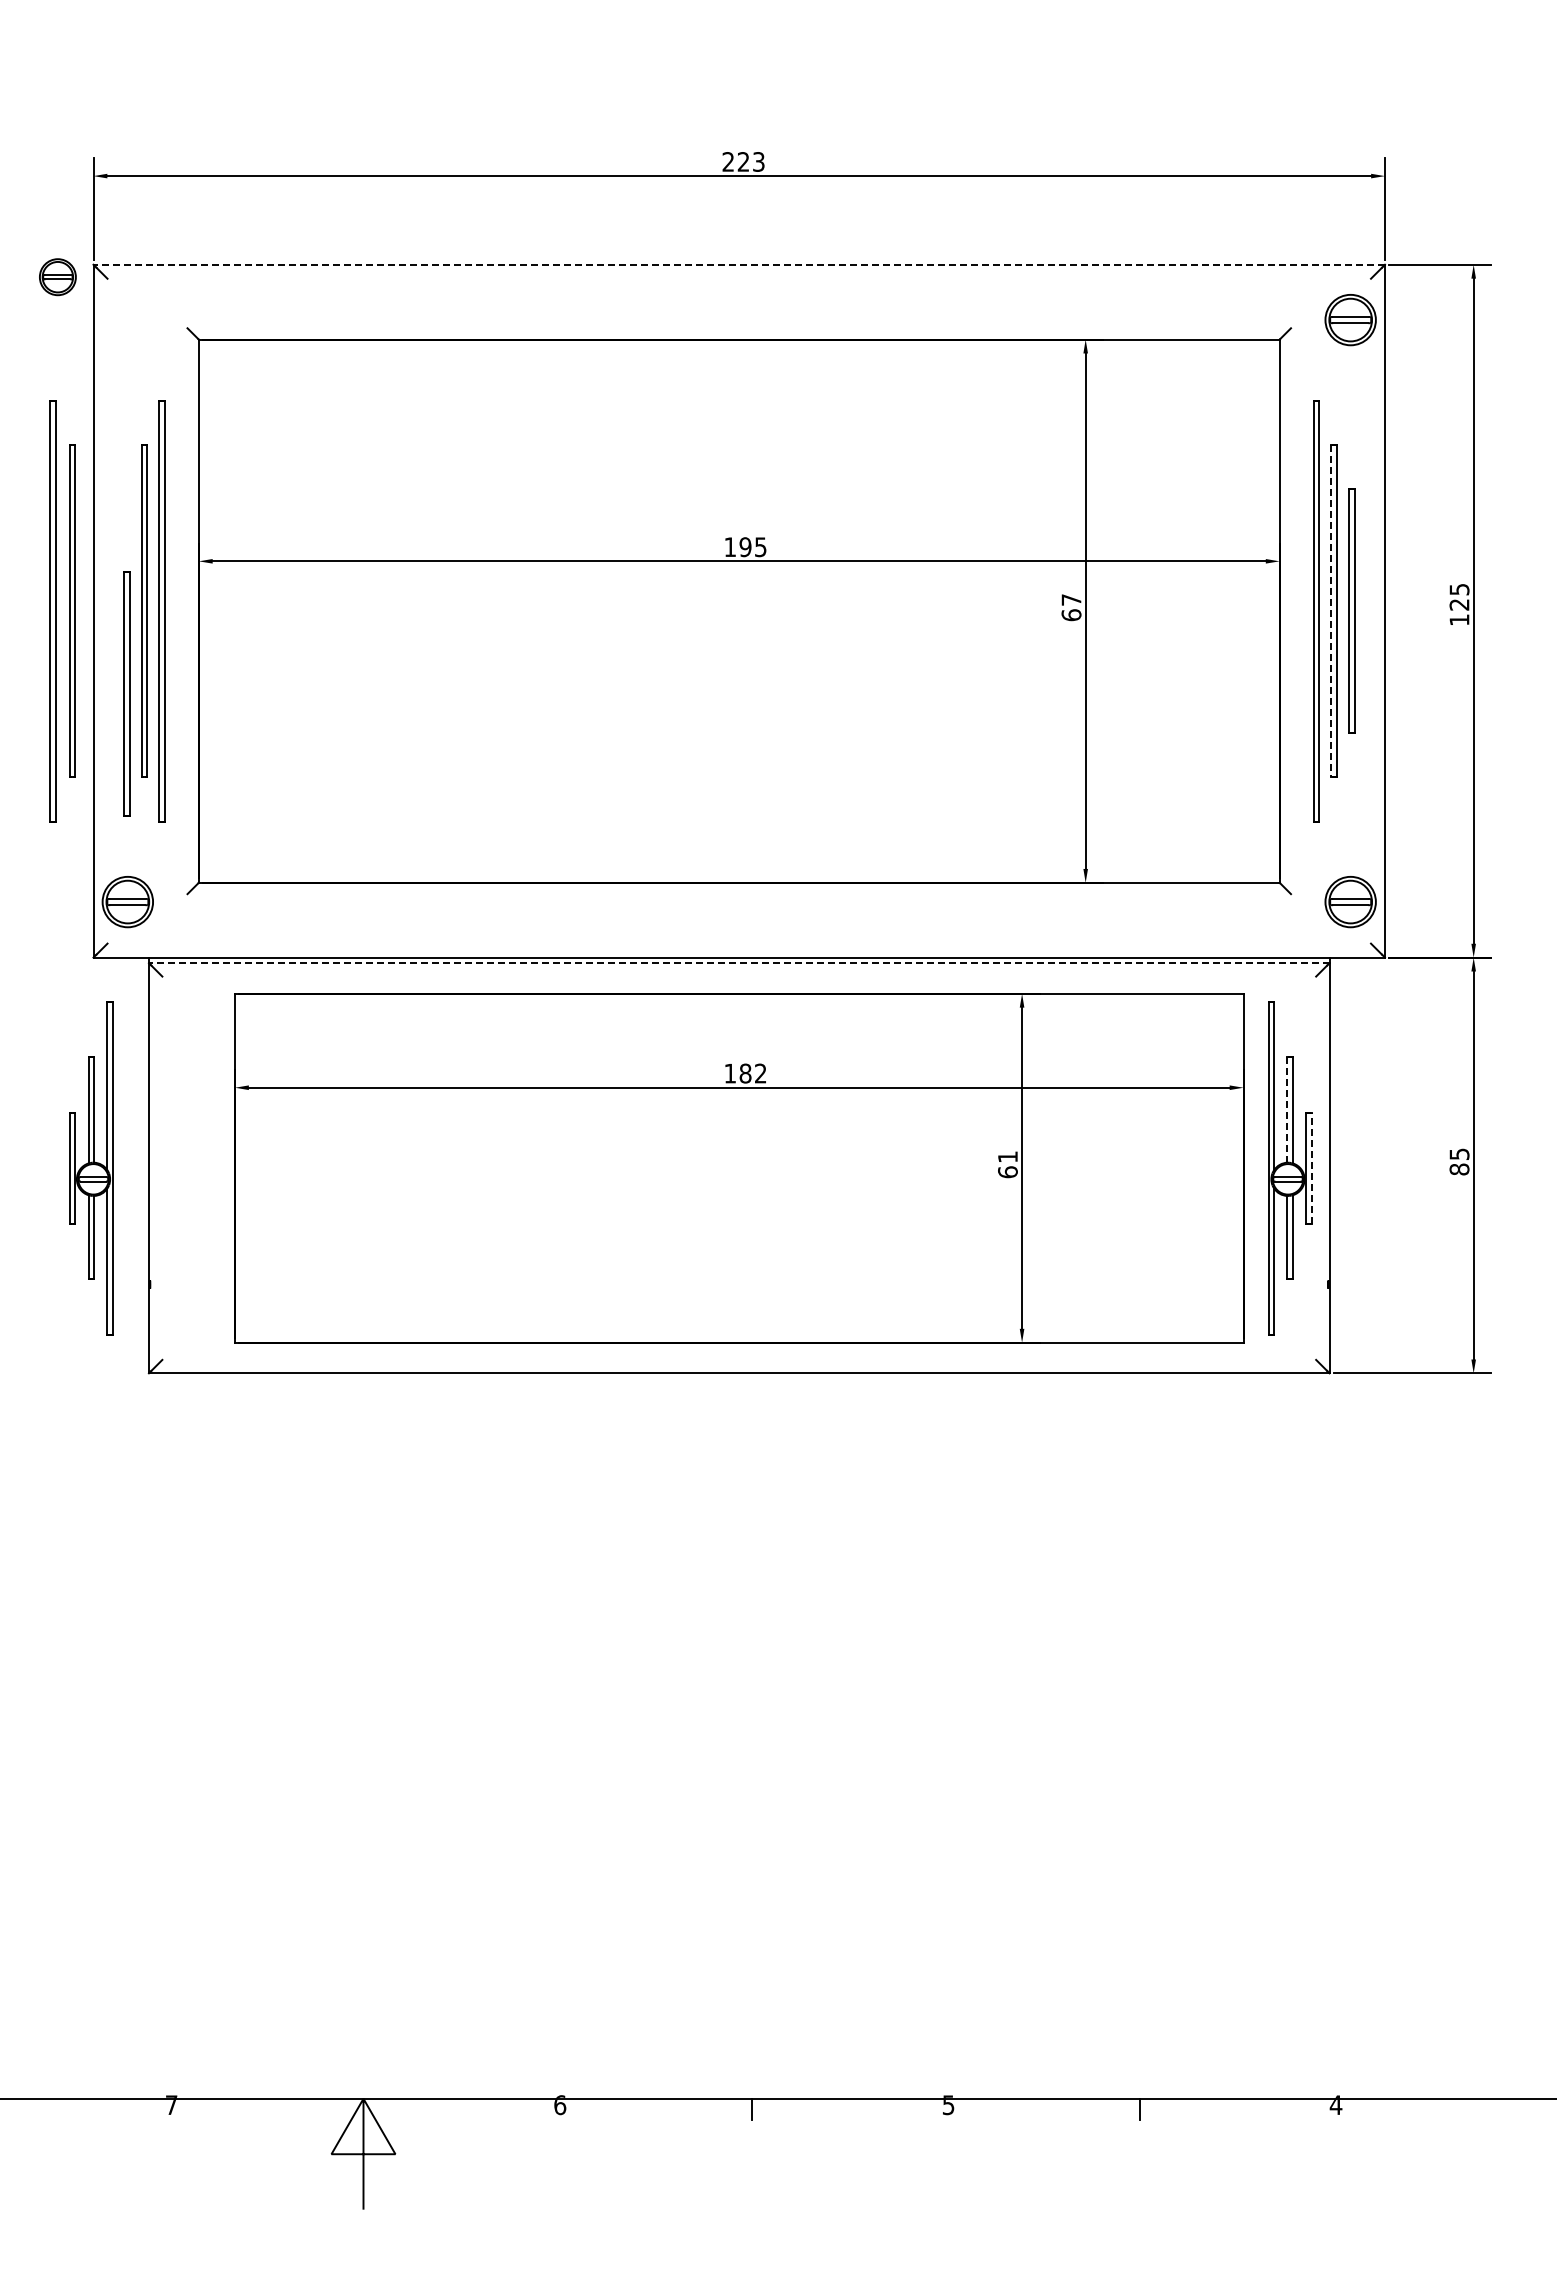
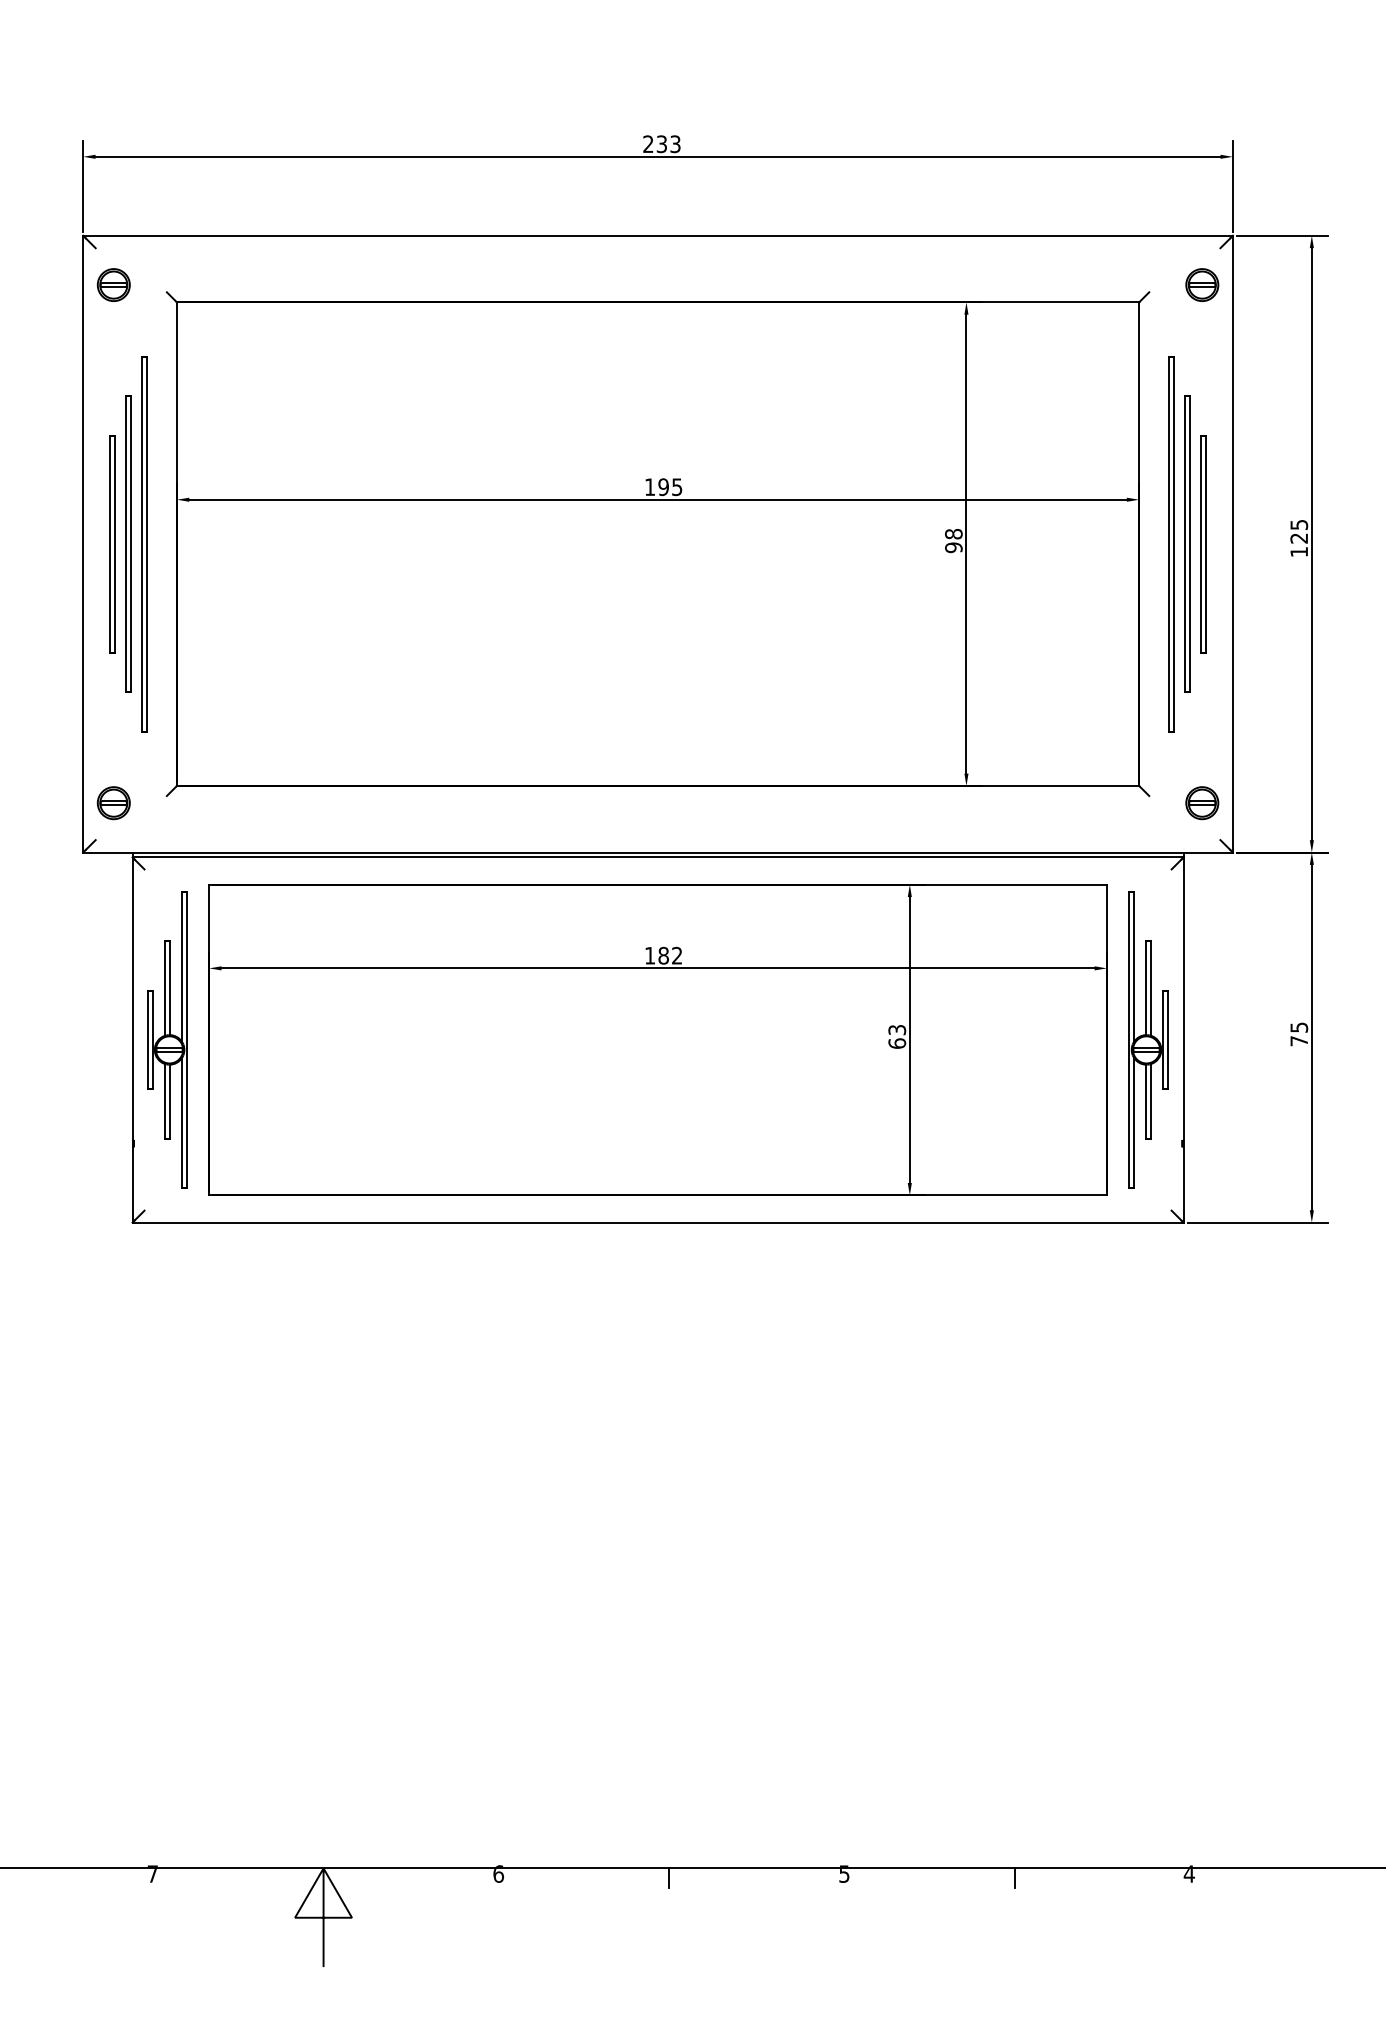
text: (743, 161) -> (661, 143), 223 -> 233
line: (739, 264) -> (658, 235), dashed -> solid
part: (57, 277) -> (113, 285), moved
part: (1350, 320) -> (1202, 285), size x0.71
text: (1071, 607) -> (953, 540), 67 -> 98
part: (72, 610) -> (64, 543), removed
part: (52, 611) -> (46, 544), removed
line: (1331, 611) -> (1185, 544), dashed -> solid
part: (126, 693) -> (112, 543), moved
part: (127, 902) -> (113, 803), size x0.71
part: (1350, 902) -> (1202, 803), size x0.71
line: (738, 963) -> (657, 857), dashed -> solid
line: (1287, 1110) -> (1146, 988), dashed -> solid
text: (1007, 1156) -> (896, 1029), 61 -> 63
line: (1311, 1167) -> (1167, 1039), dashed -> solid
part: (91, 1168) -> (167, 1040), moved
text: (1459, 1169) -> (1299, 1041), 85 -> 75

